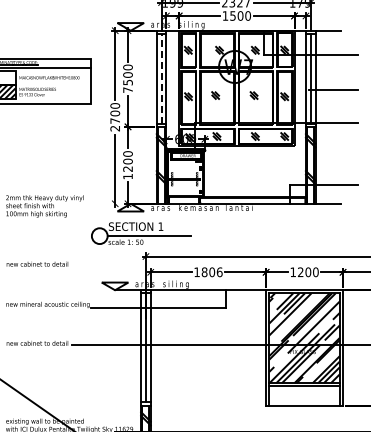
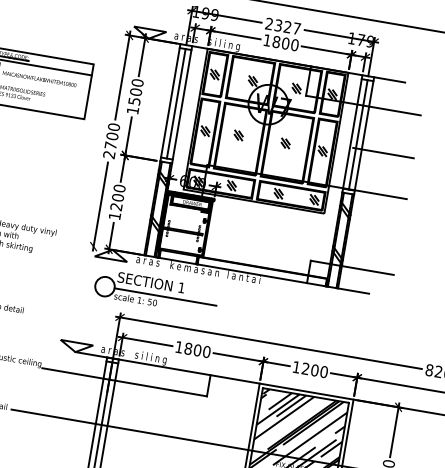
text: (232, 15) -> (275, 41), 1500 -> 1800
line: (161, 78) -> (176, 103), dashed -> solid
text: (127, 89) -> (132, 109), 7500 -> 1500
part: (141, 233) -> (156, 292), moved
text: (219, 271) -> (206, 350), 1806 -> 1800

